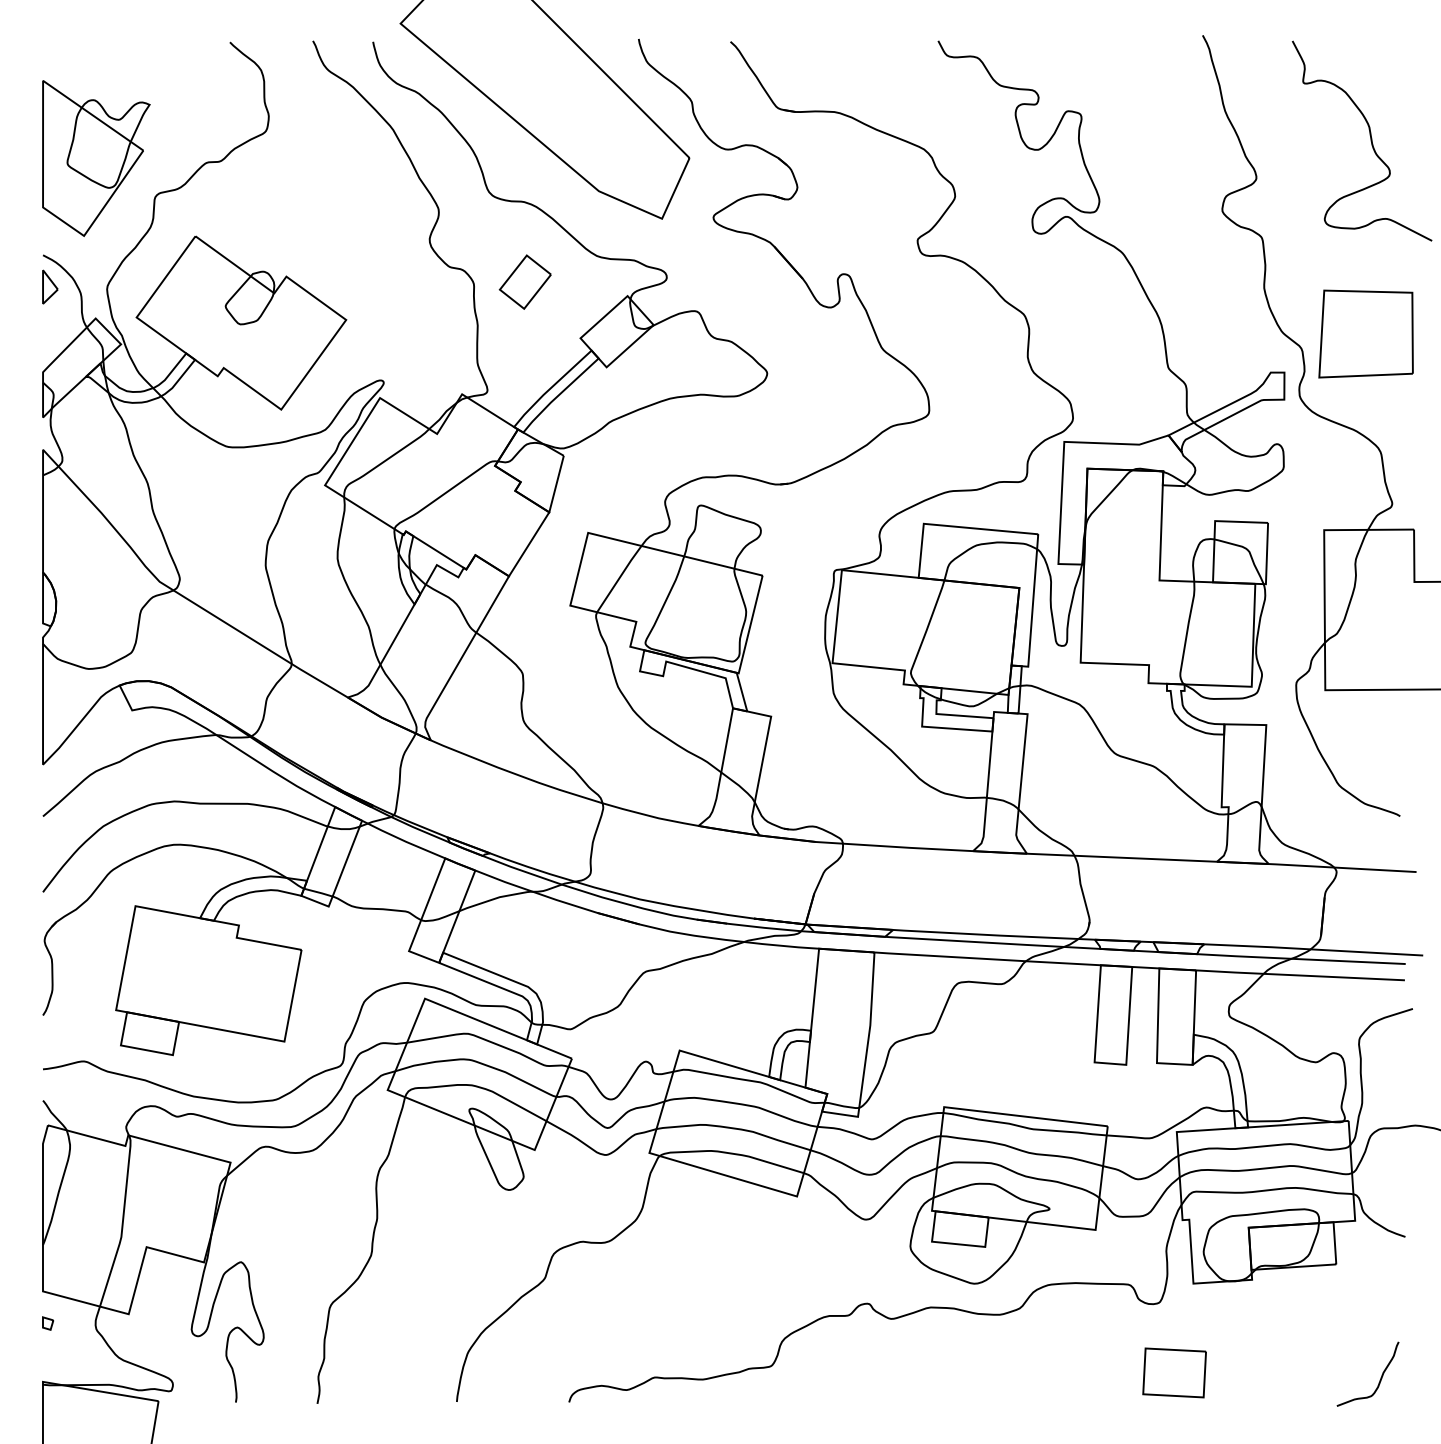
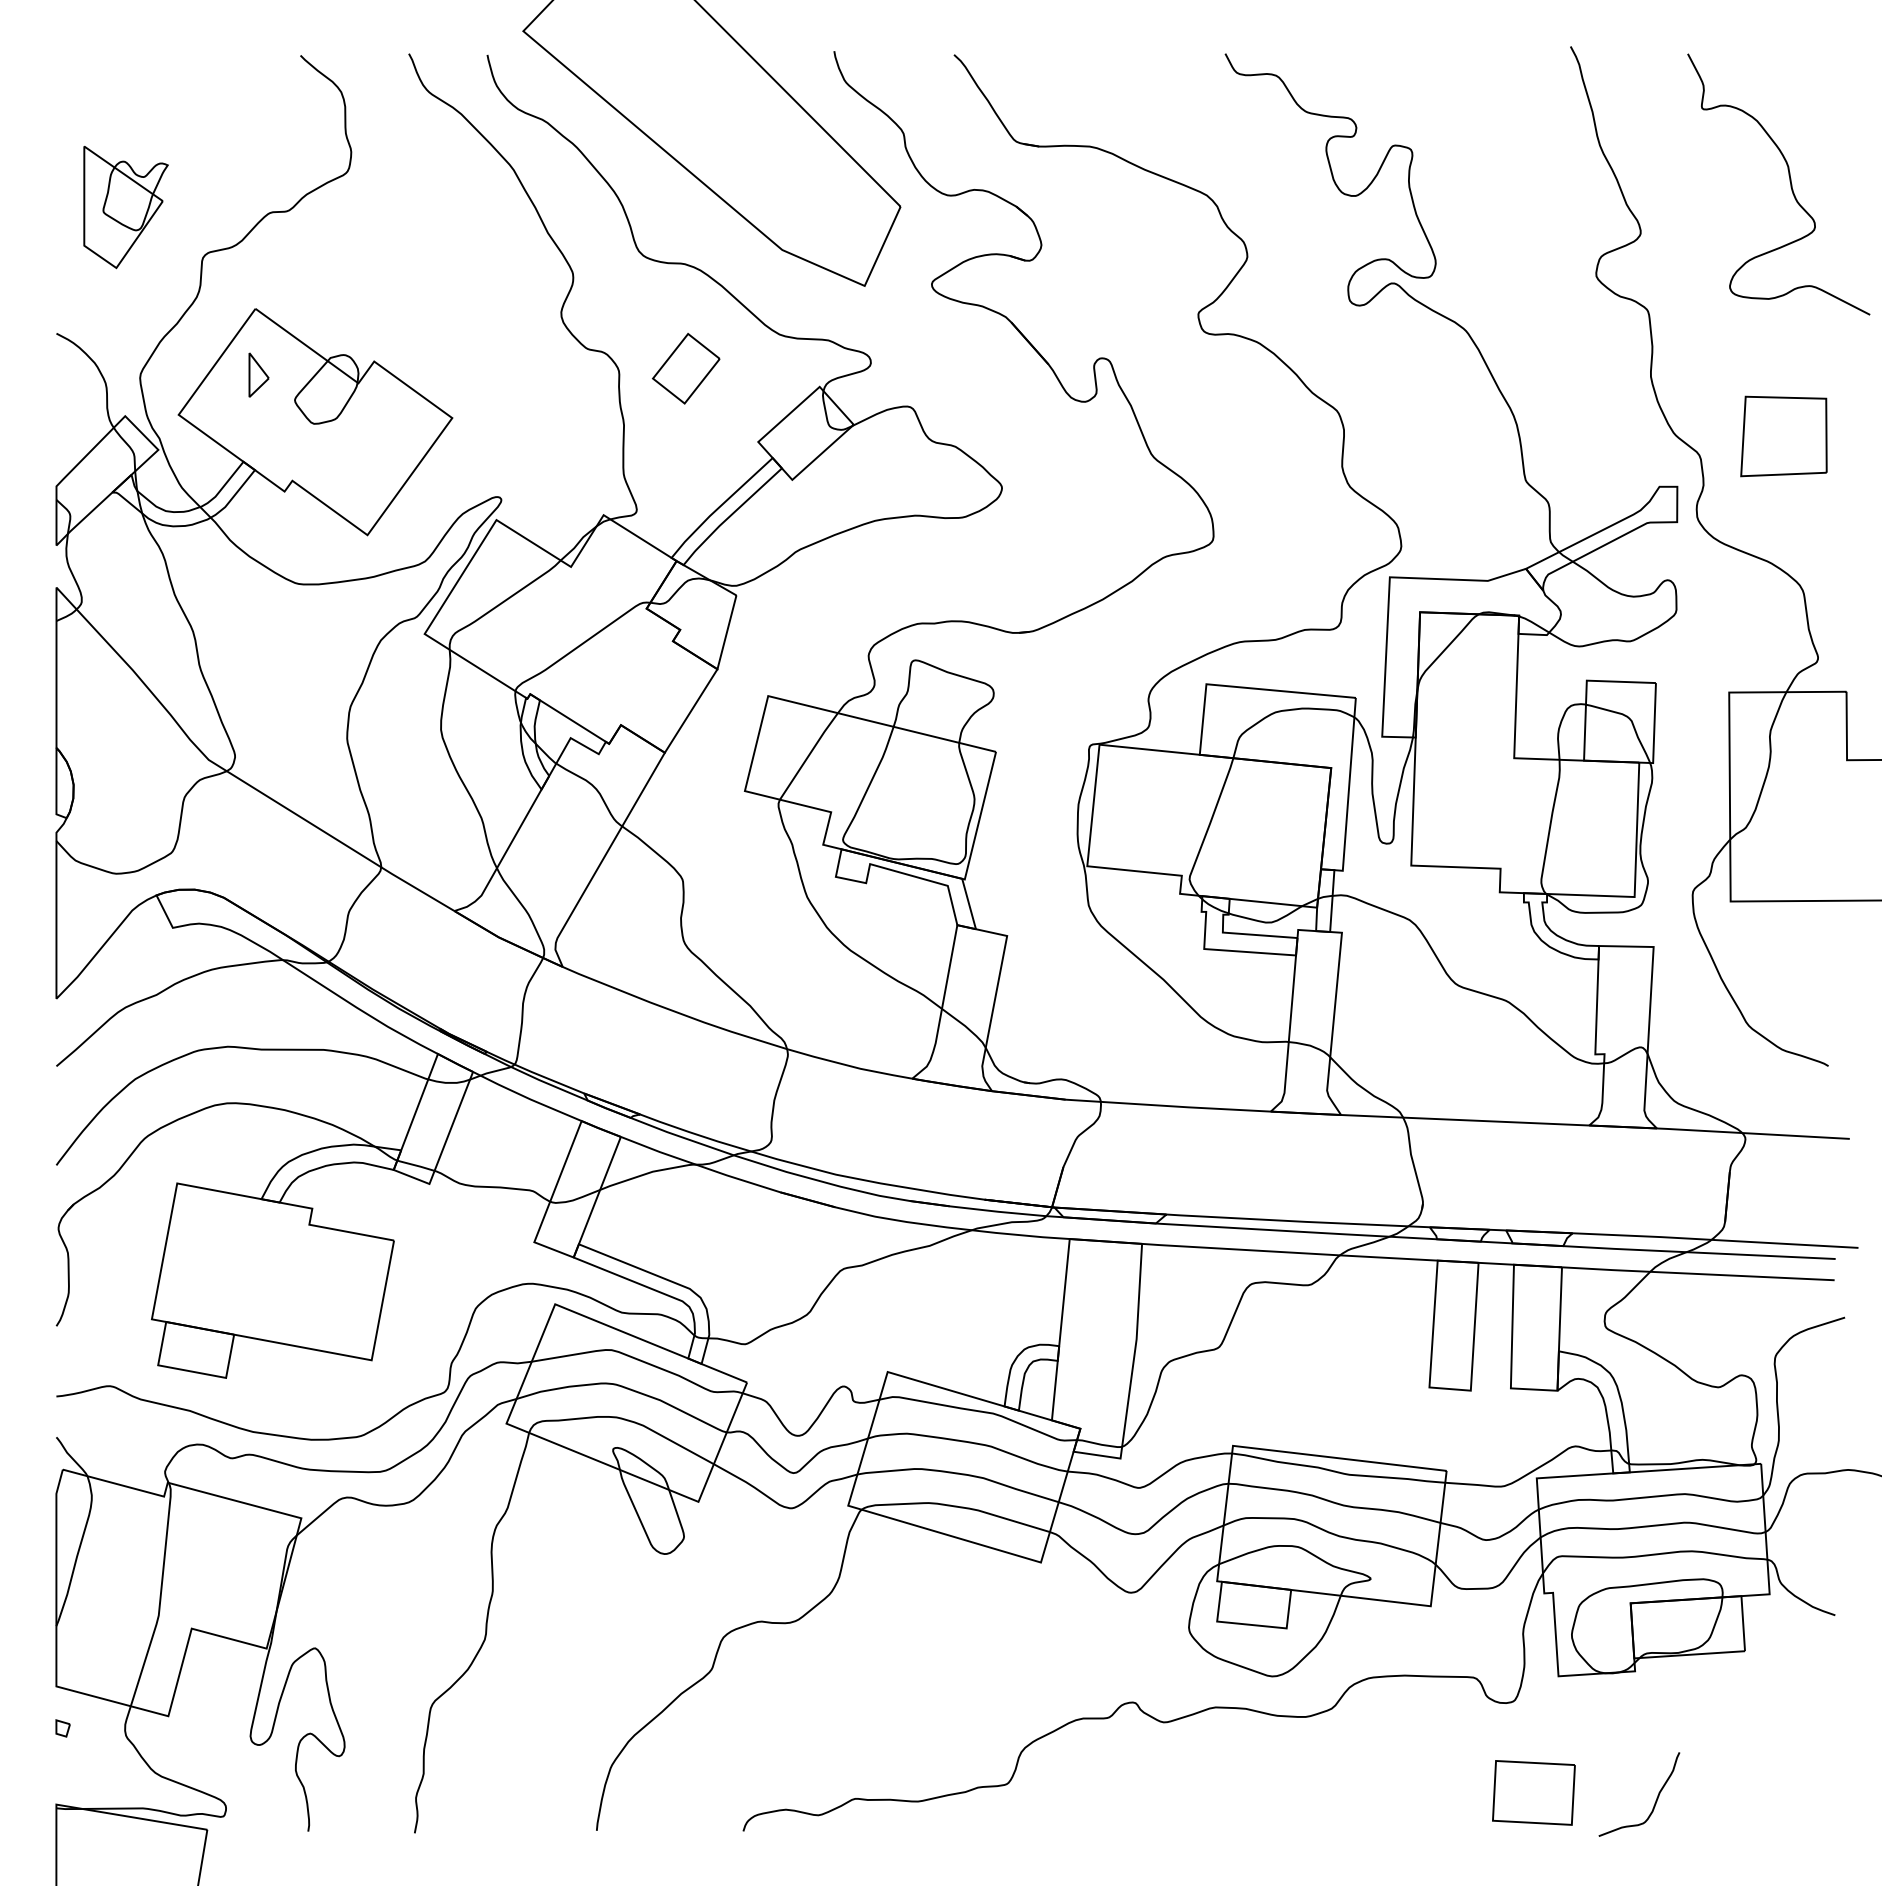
part: (95, 158) -> (125, 207), size x0.6
part: (49, 286) -> (258, 374), moved
part: (1365, 334) -> (1783, 436), size x0.7
curve: (1380, 1378) -> (1655, 1800), moved

